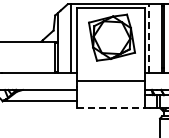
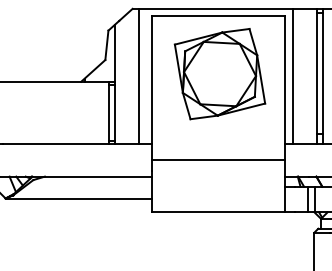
line: (149, 38) -> (293, 75), dashed -> solid
line: (111, 108) -> (218, 213), dashed -> solid

